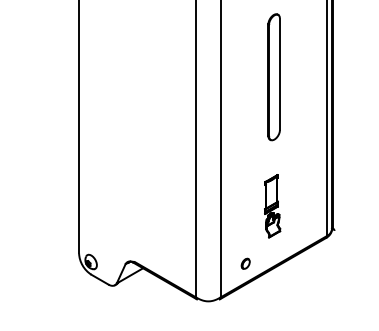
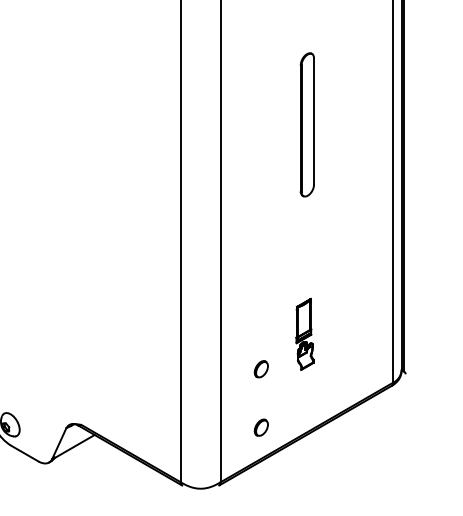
part: (273, 77) -> (306, 125), size x0.7
part: (272, 206) -> (304, 334), size x0.7
part: (245, 227) -> (260, 368), added

